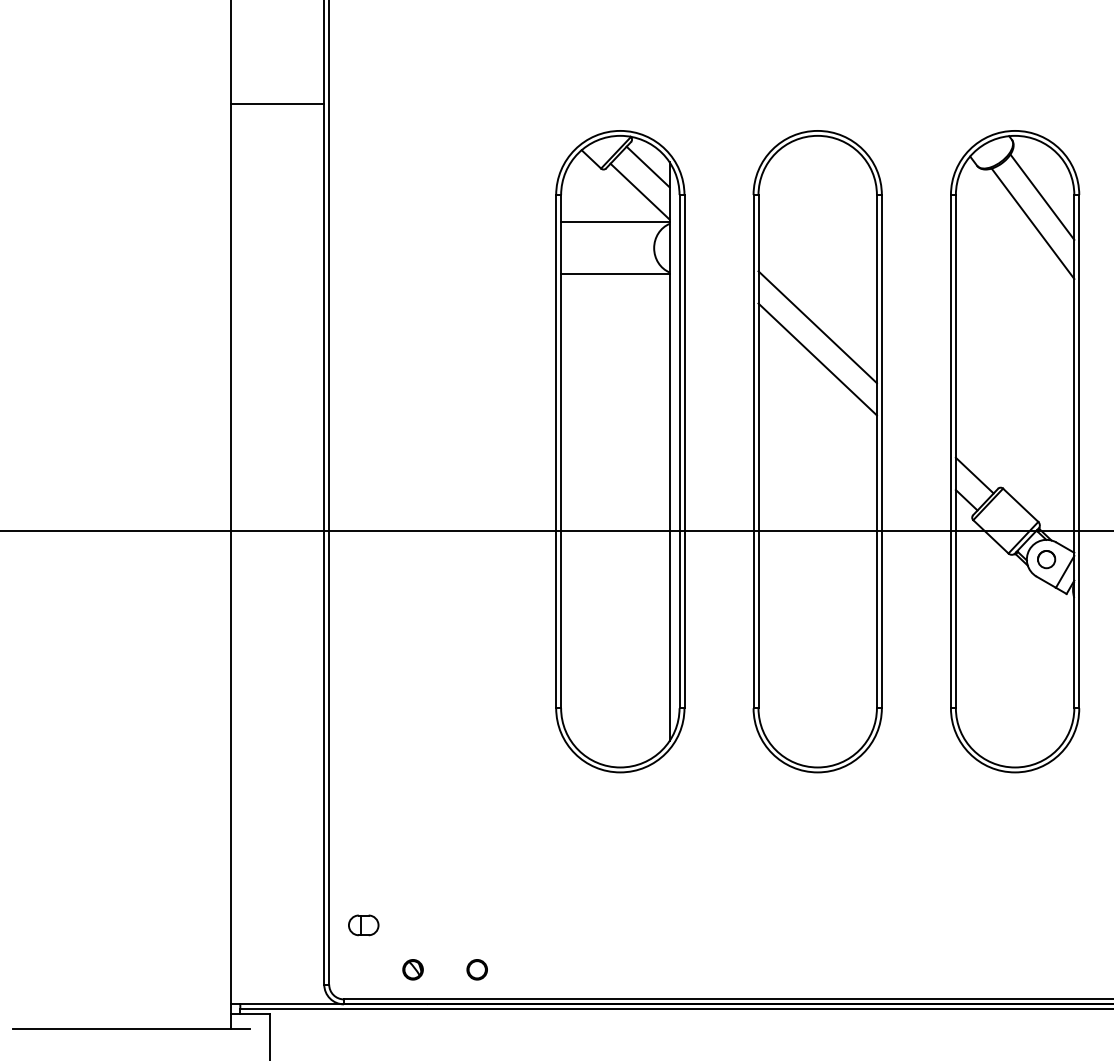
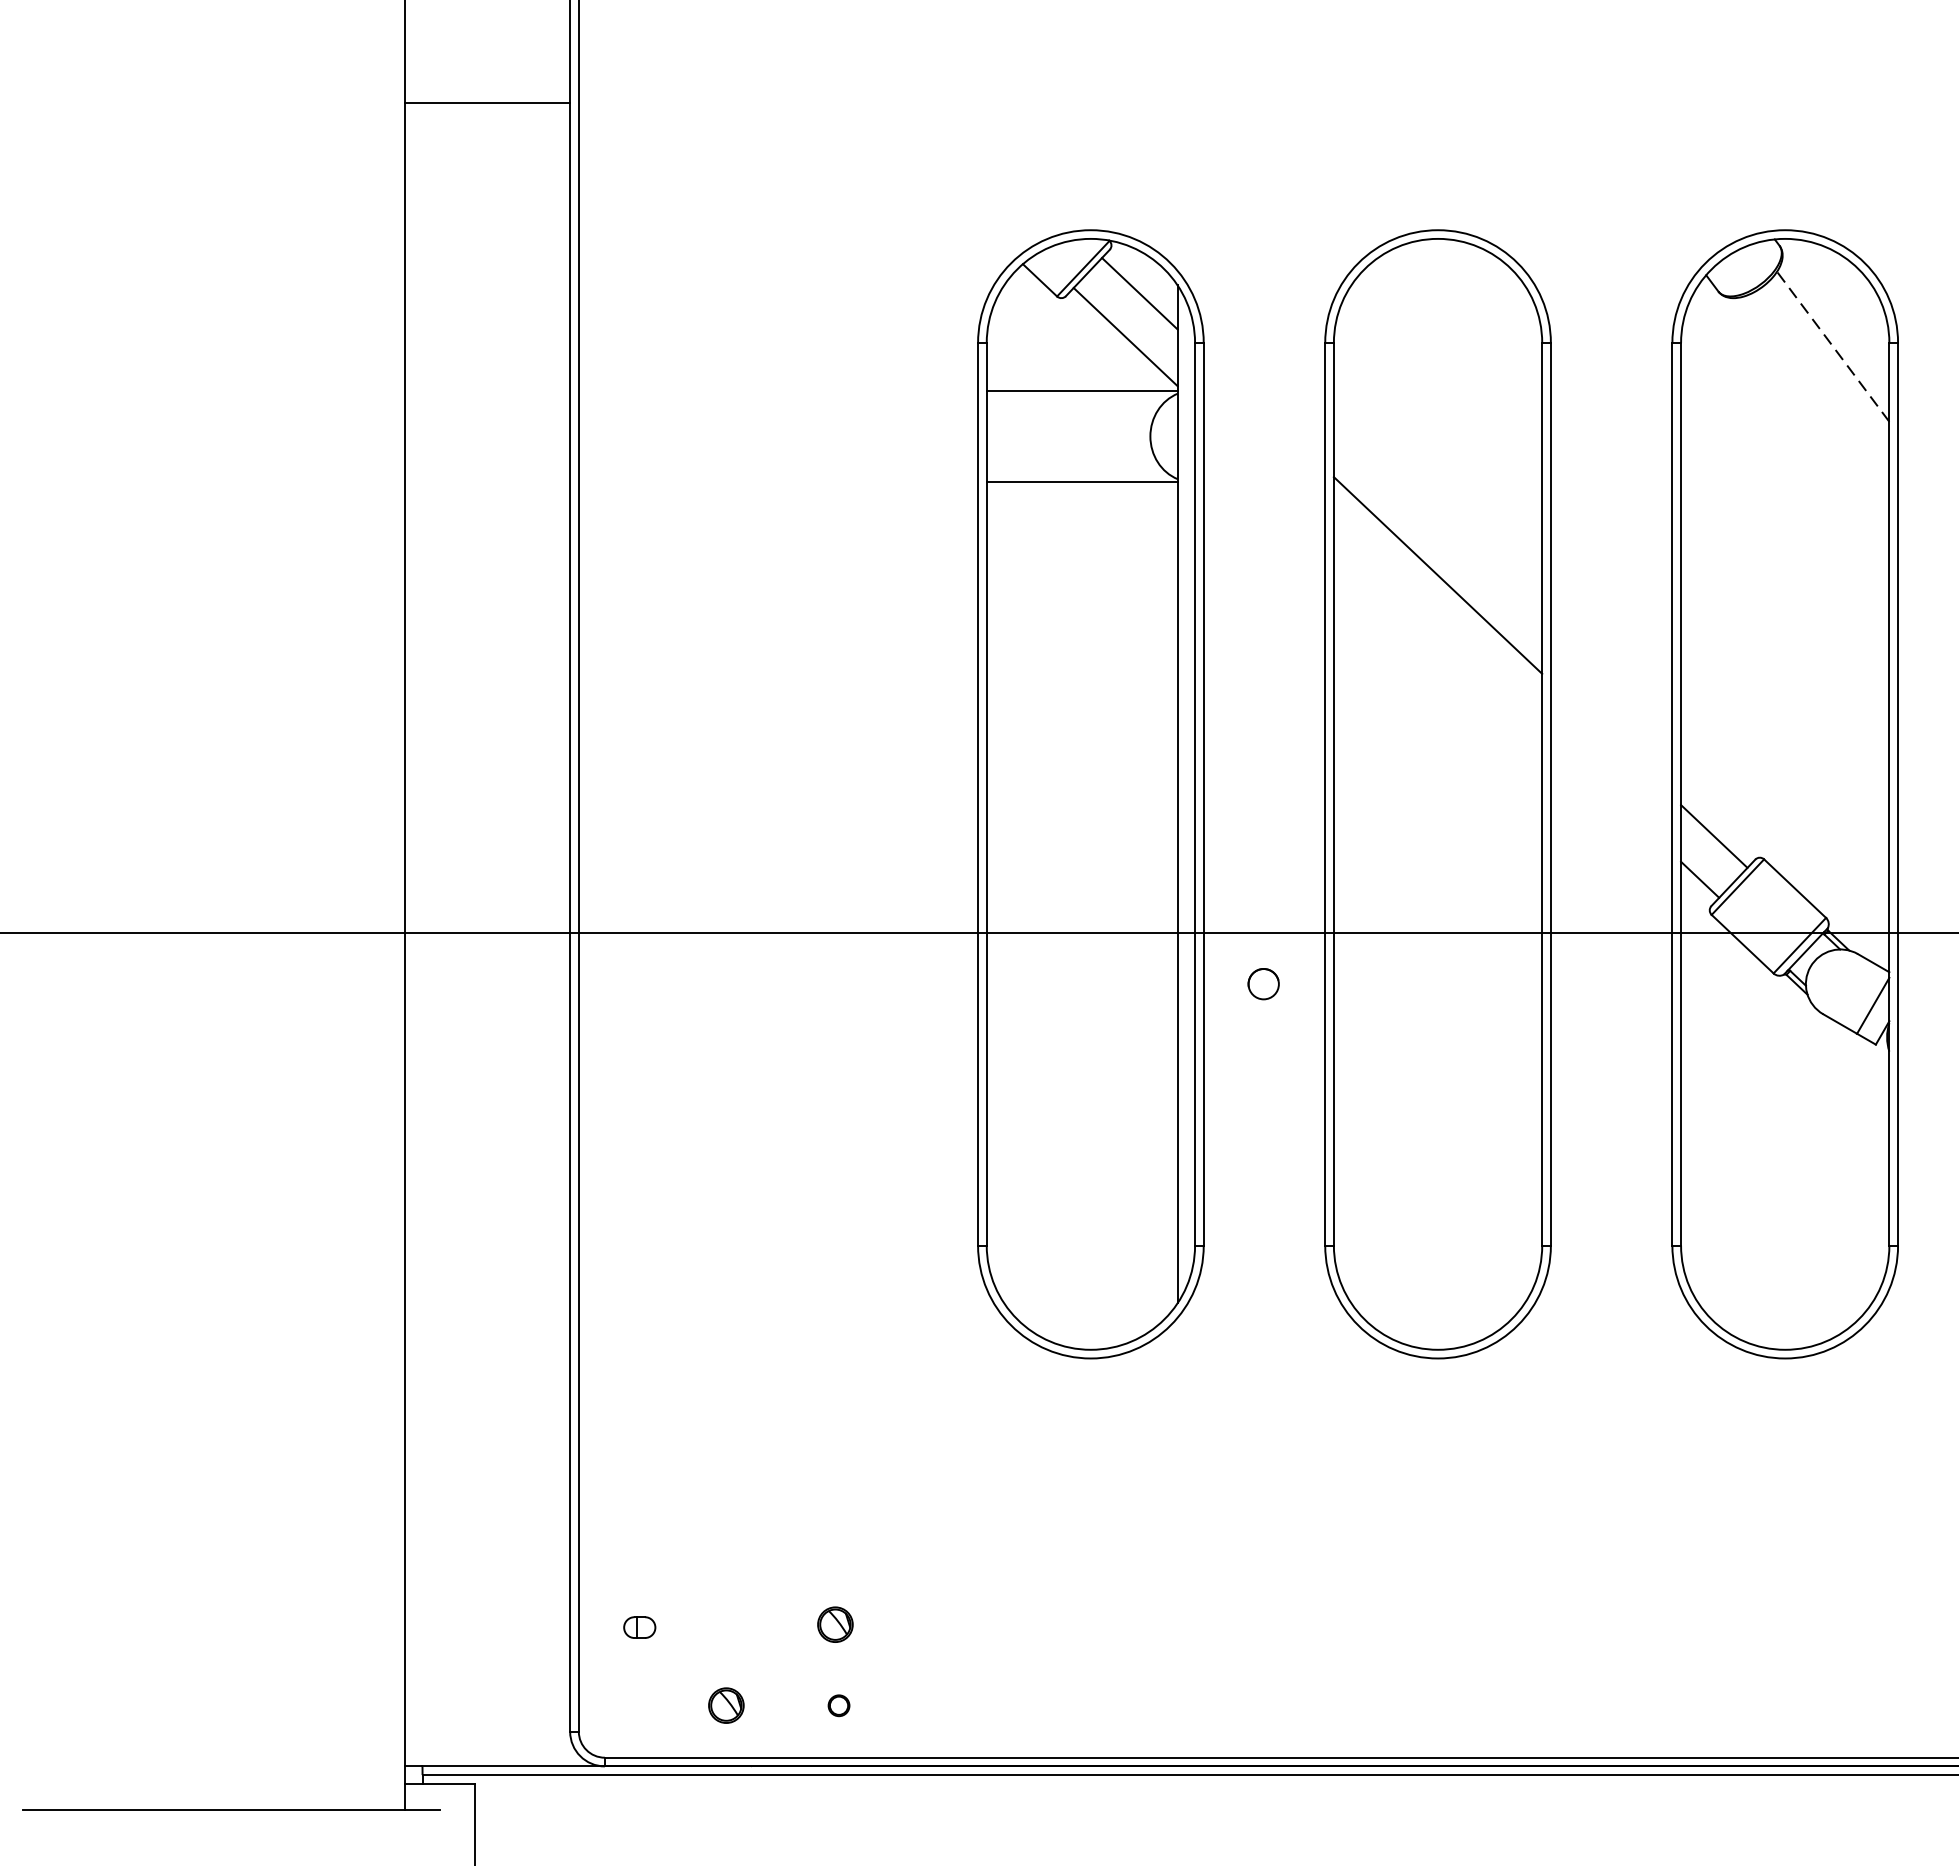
line: (277, 103) -> (487, 102), moved
line: (1042, 196) -> (1833, 345), solid -> dashed
line: (1032, 223) -> (1815, 393), removed
line: (817, 359) -> (1437, 632), removed
circle: (1046, 559) -> (1263, 984), moved
part: (474, 923) -> (834, 1624), added
part: (363, 925) -> (639, 1627), size x0.6
part: (476, 969) -> (837, 1705), size x0.6

